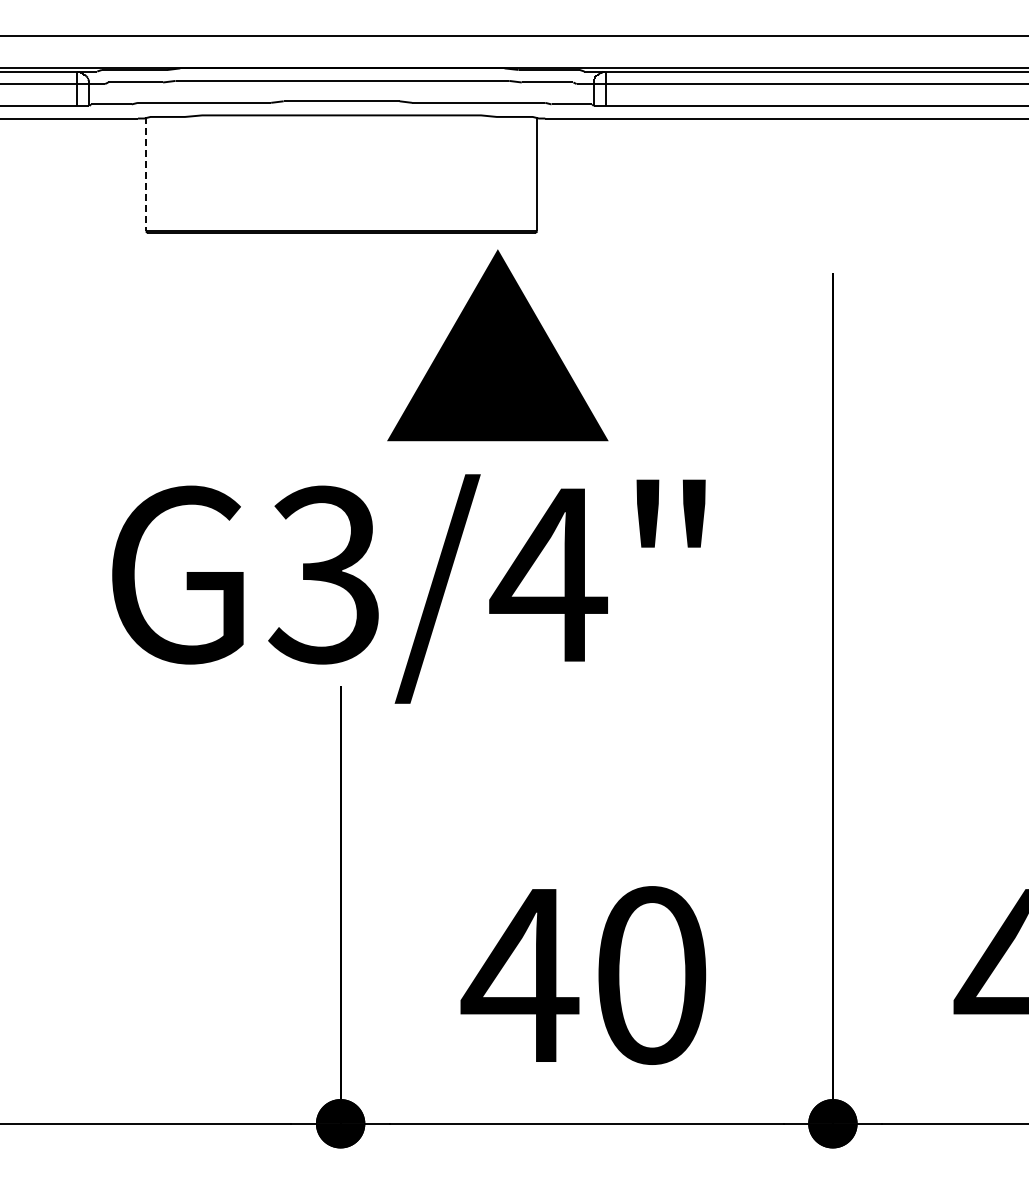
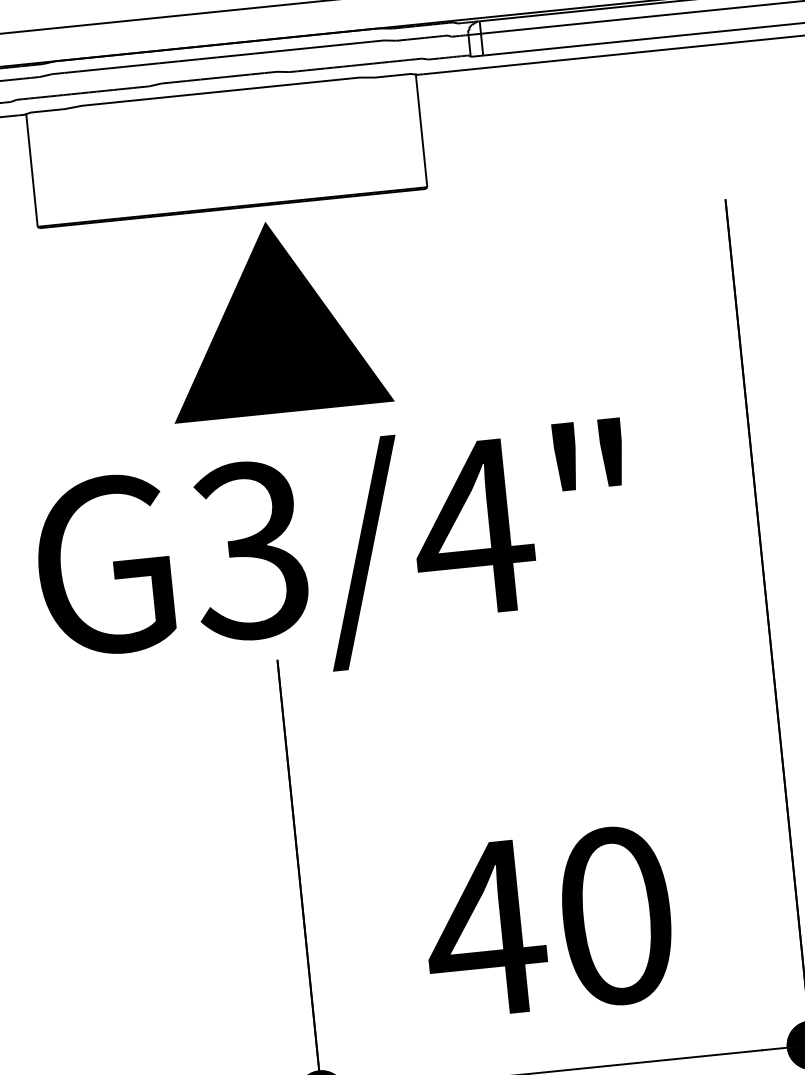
line: (145, 174) -> (31, 170), dashed -> solid
text: (497, 345) -> (274, 317), moved

